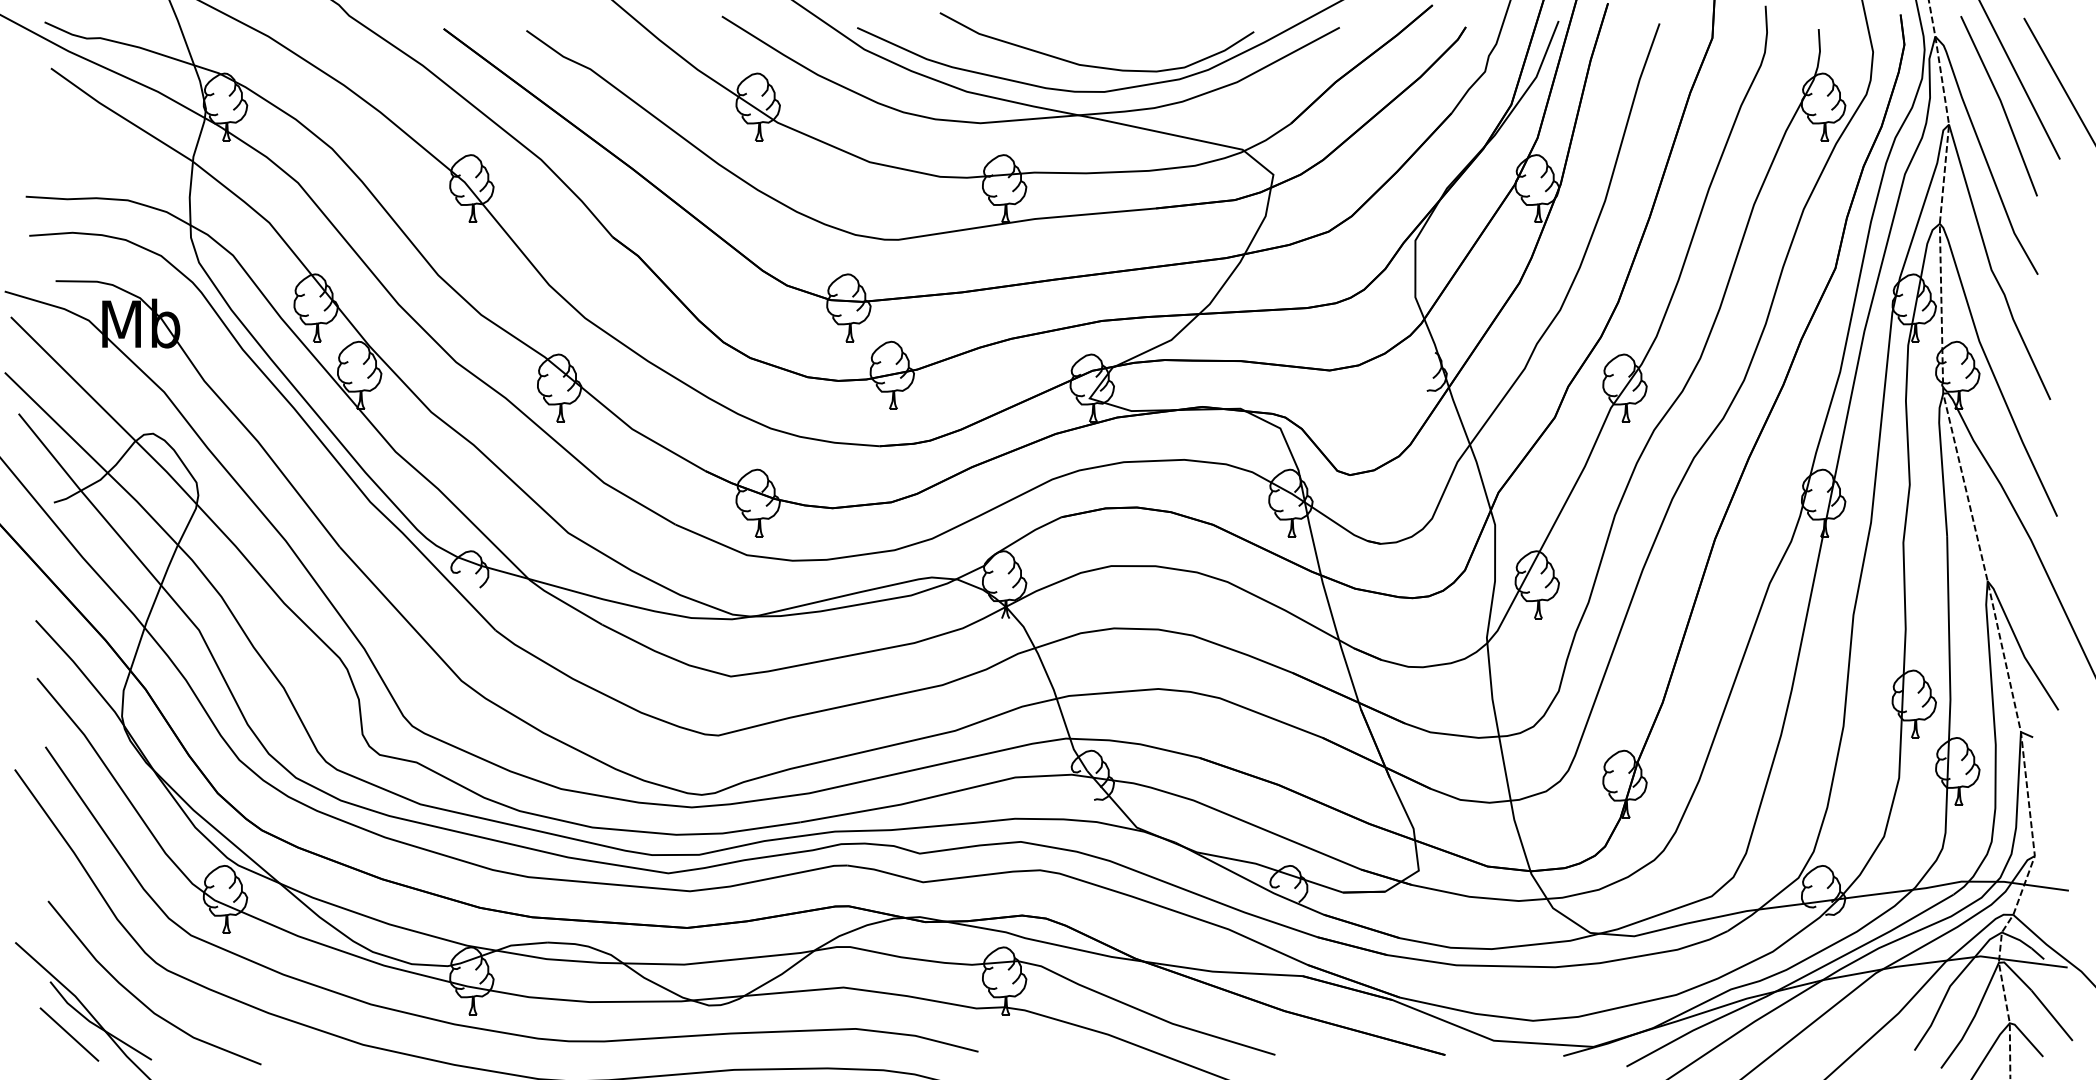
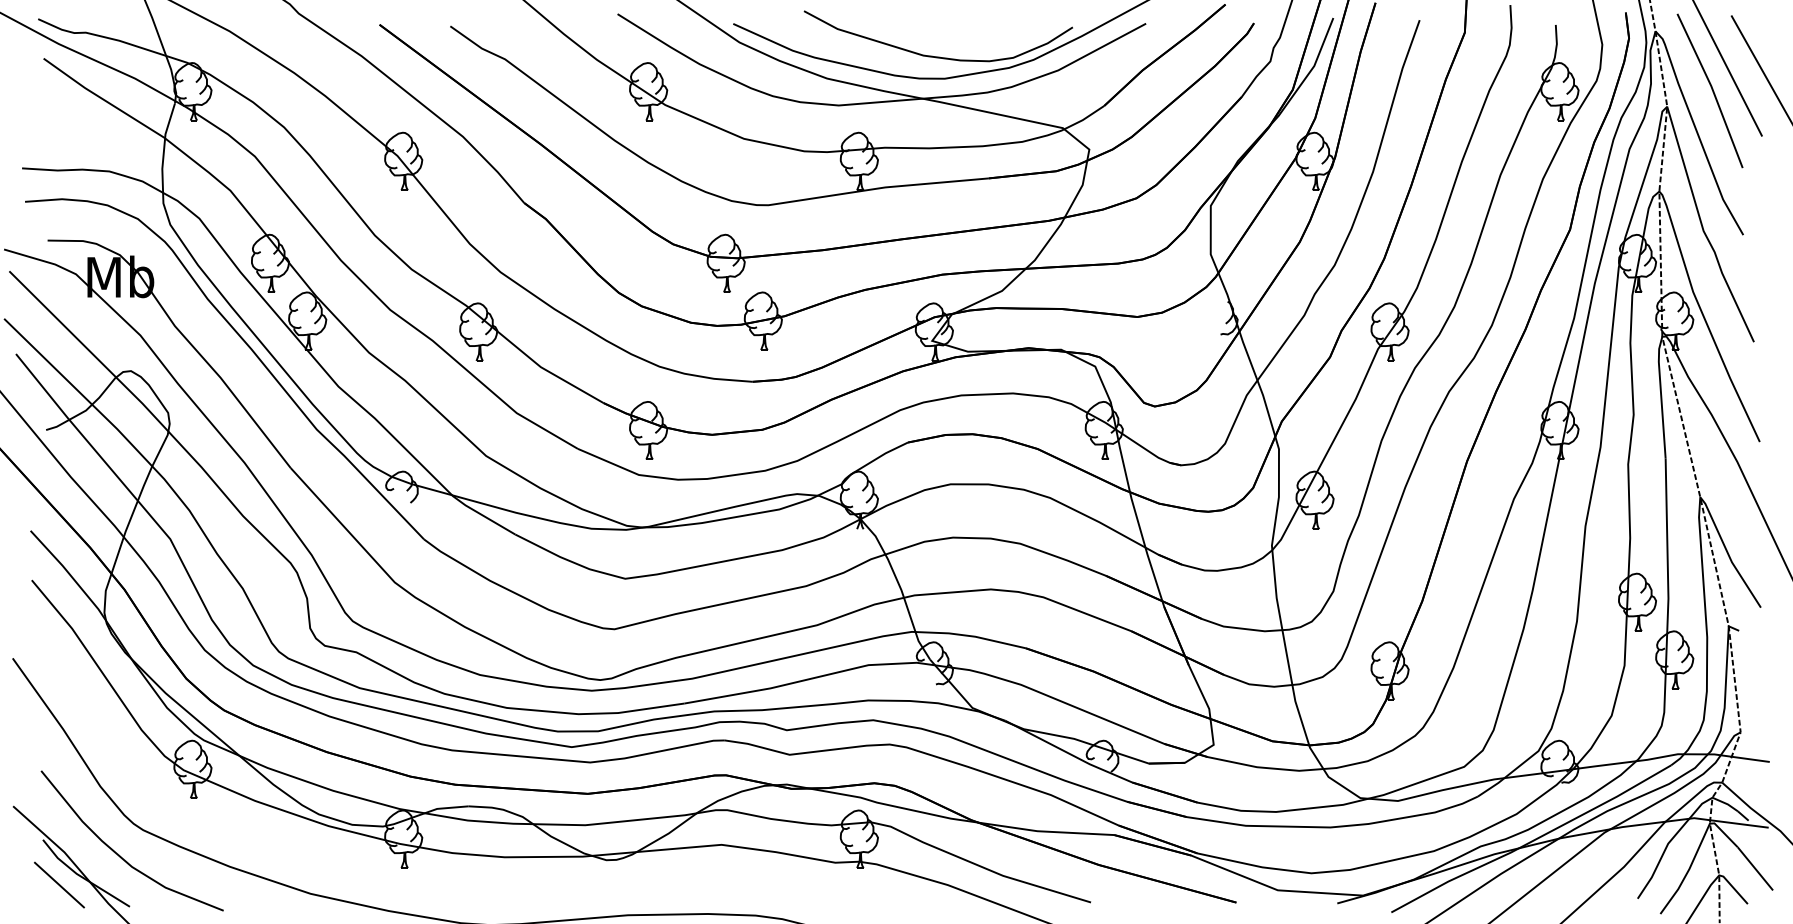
curve: (486, 1028) -> (416, 879), removed

